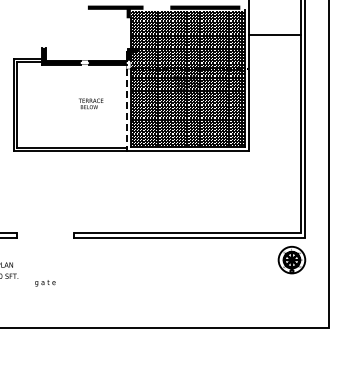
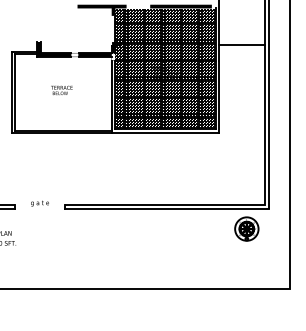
line: (274, 34) -> (242, 45), moved
text: (91, 103) -> (62, 90), moved
line: (126, 110) -> (111, 97), dashed -> solid
part: (291, 260) -> (246, 229), moved
text: (45, 283) -> (40, 203), moved

